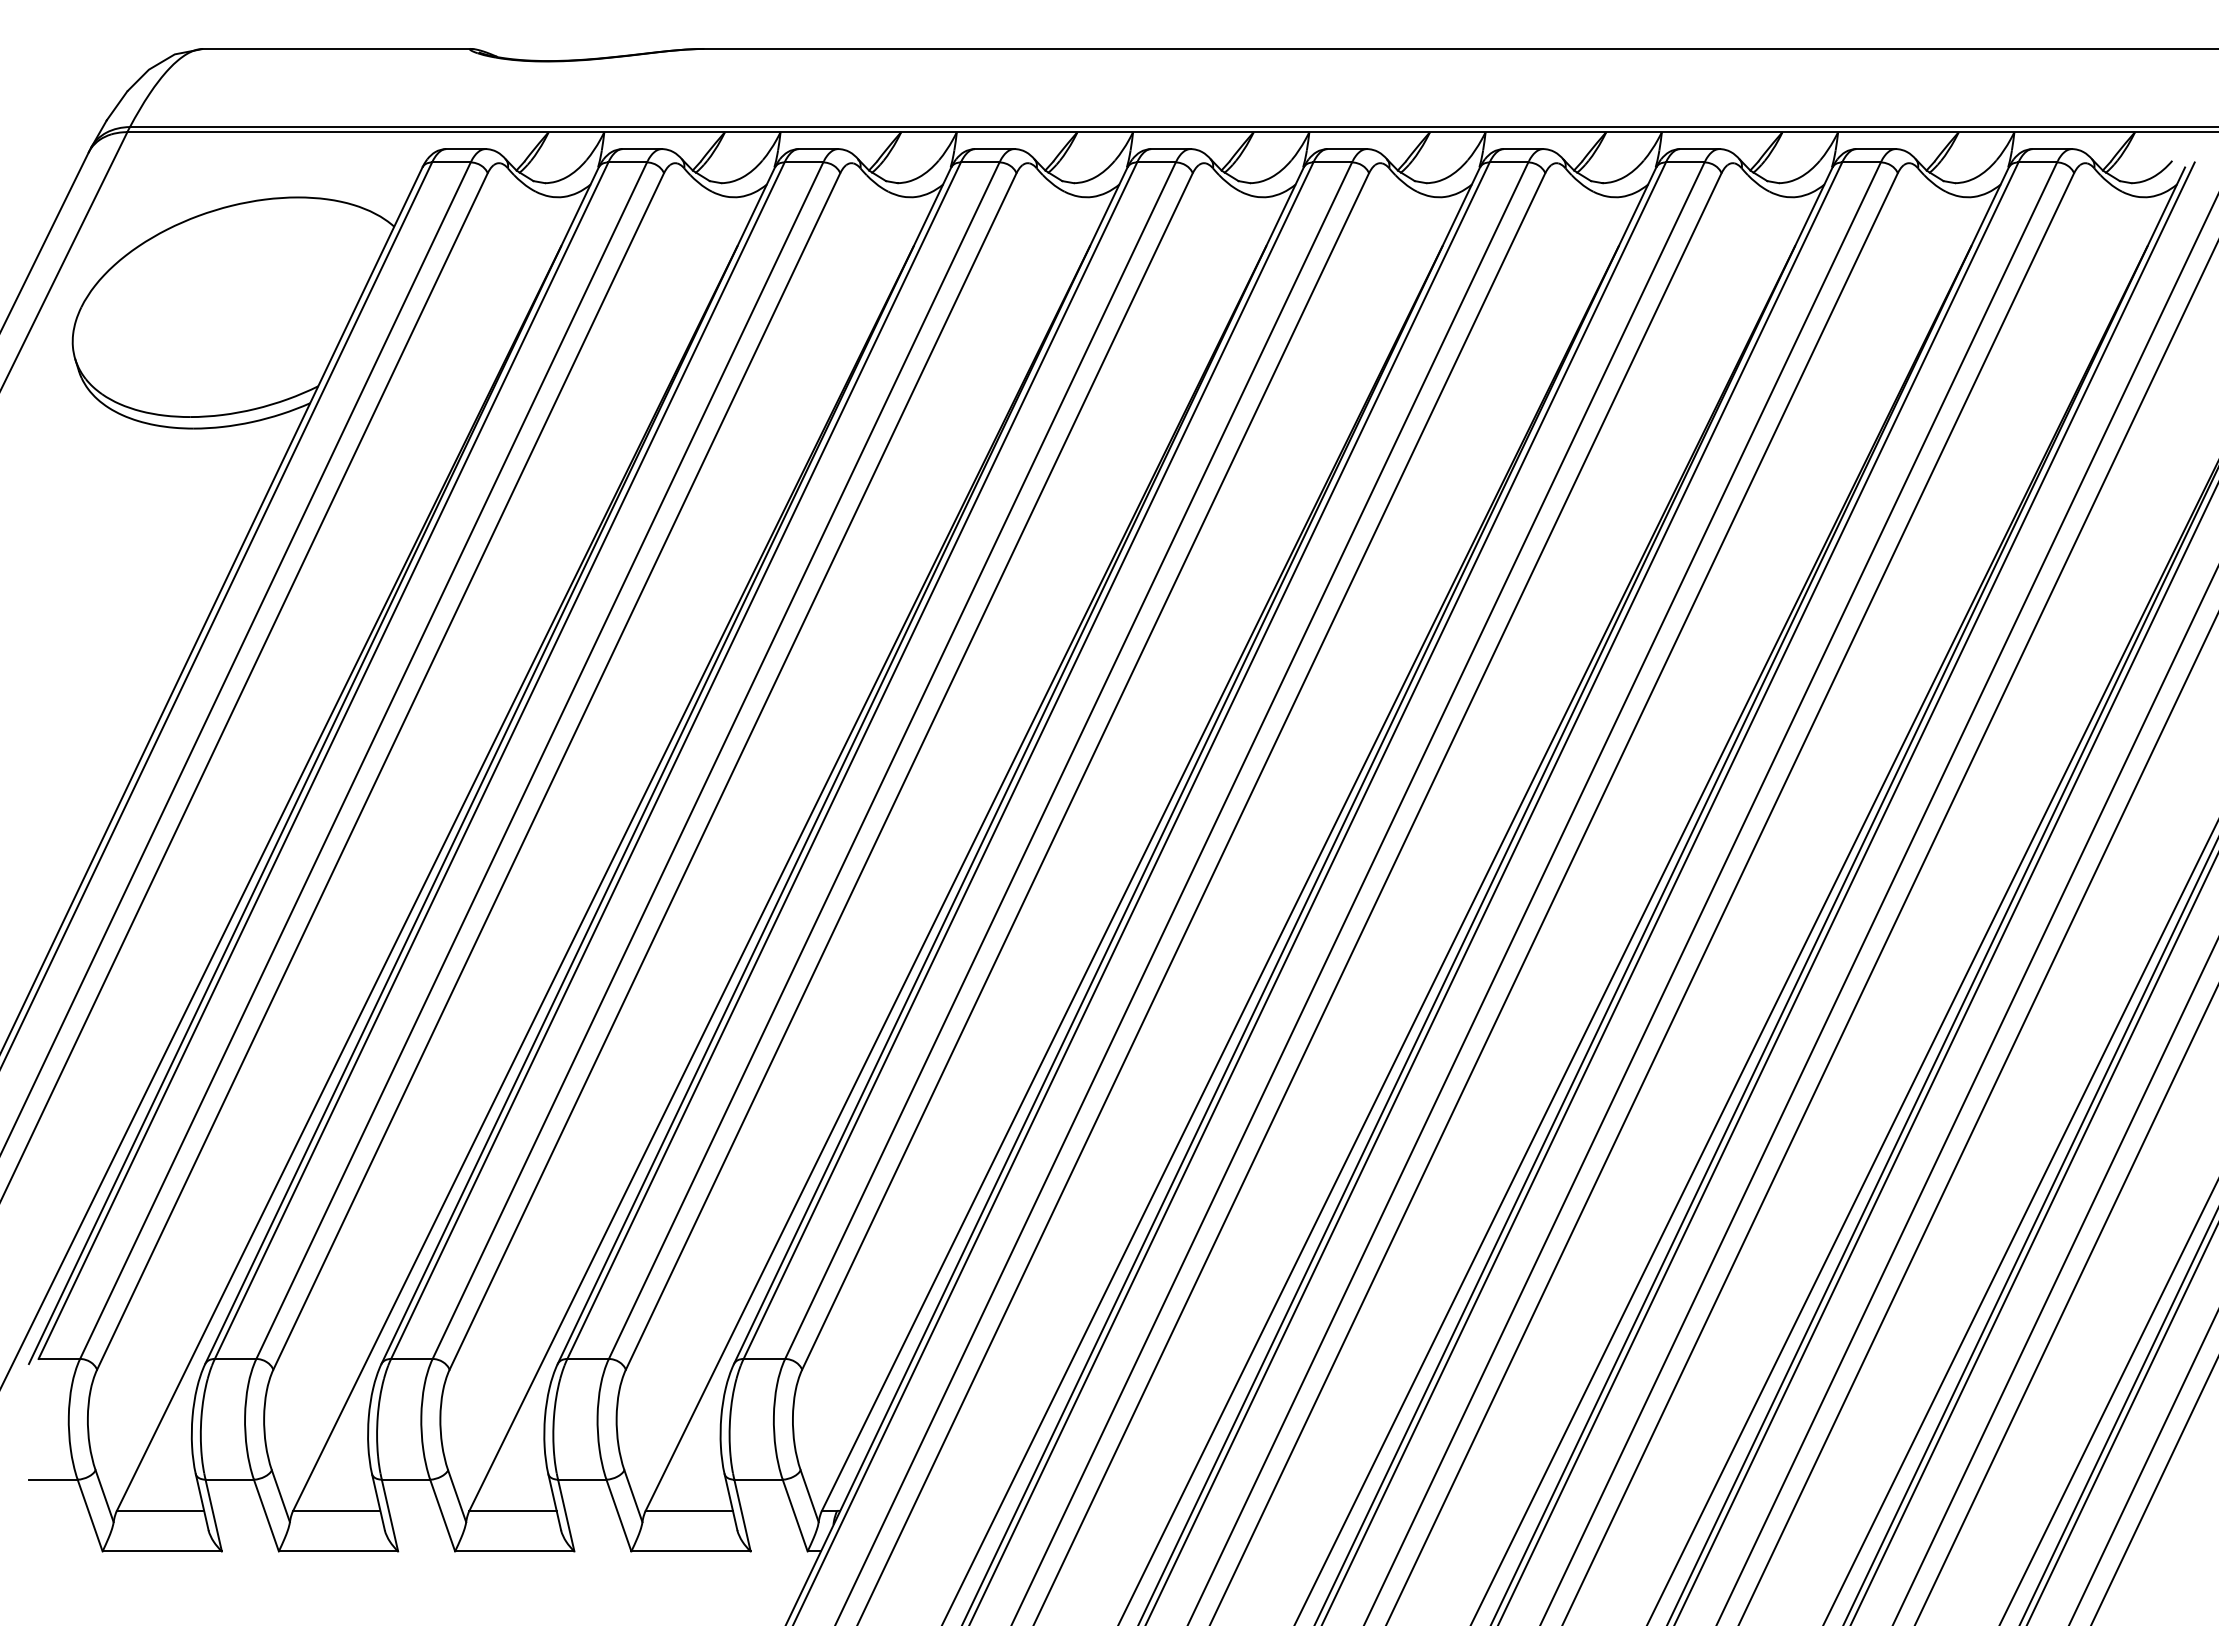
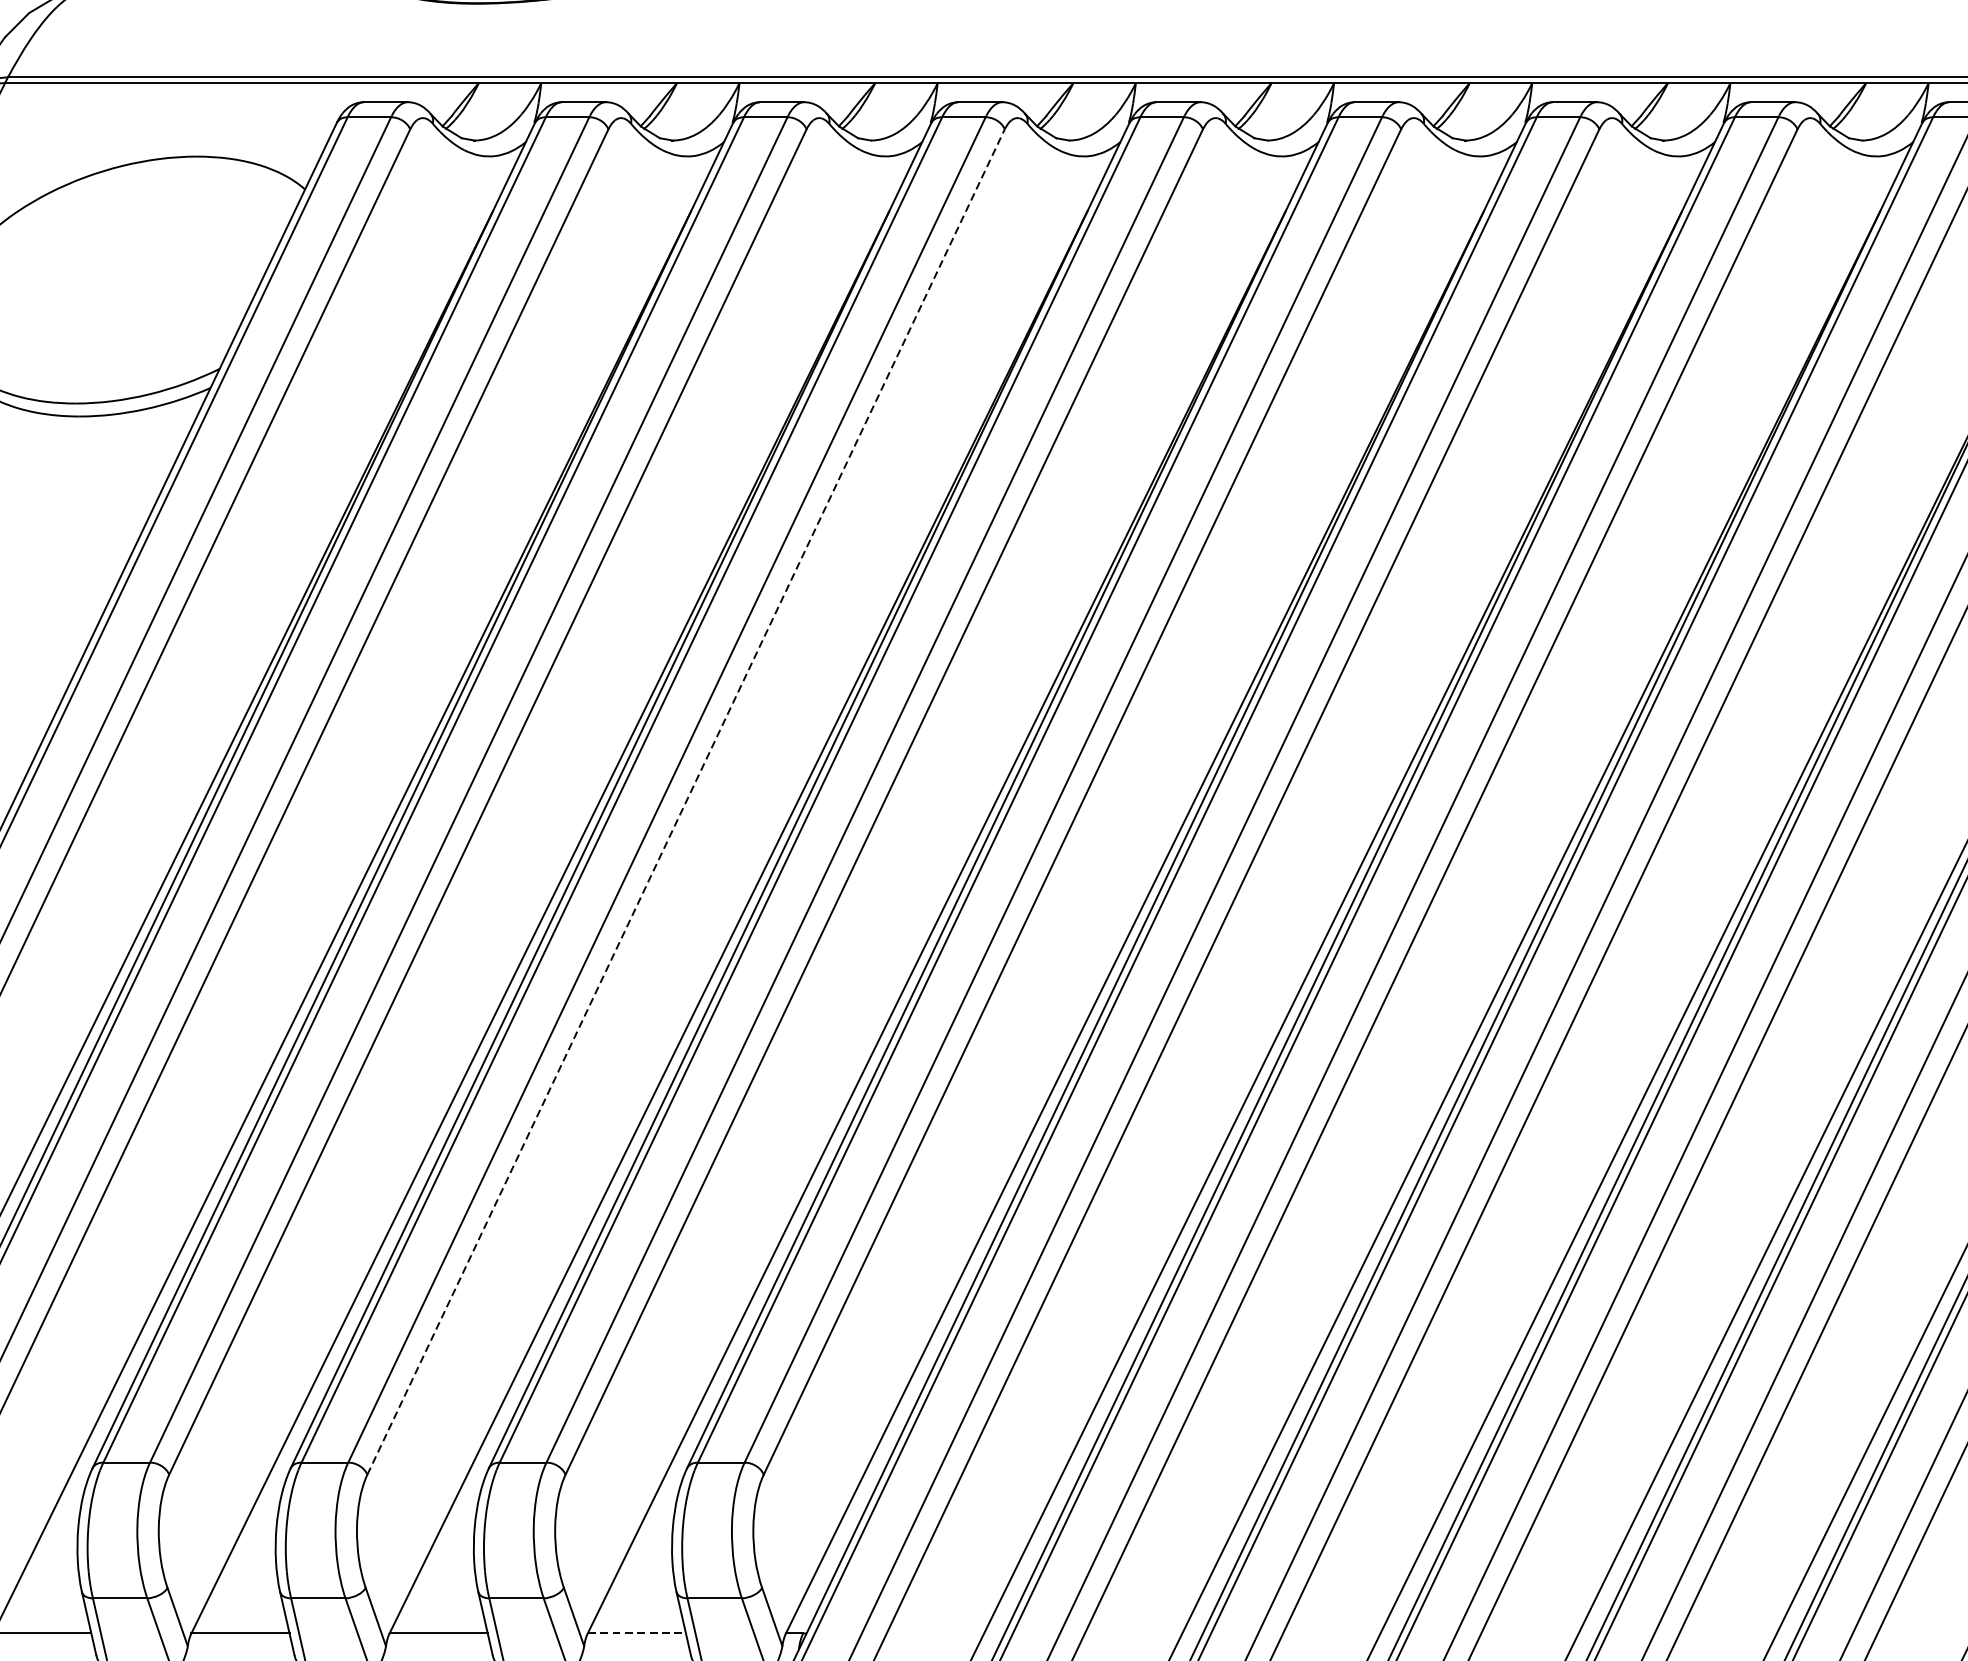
line: (733, 771) -> (686, 802), solid -> dashed
line: (689, 1510) -> (637, 1633), solid -> dashed

